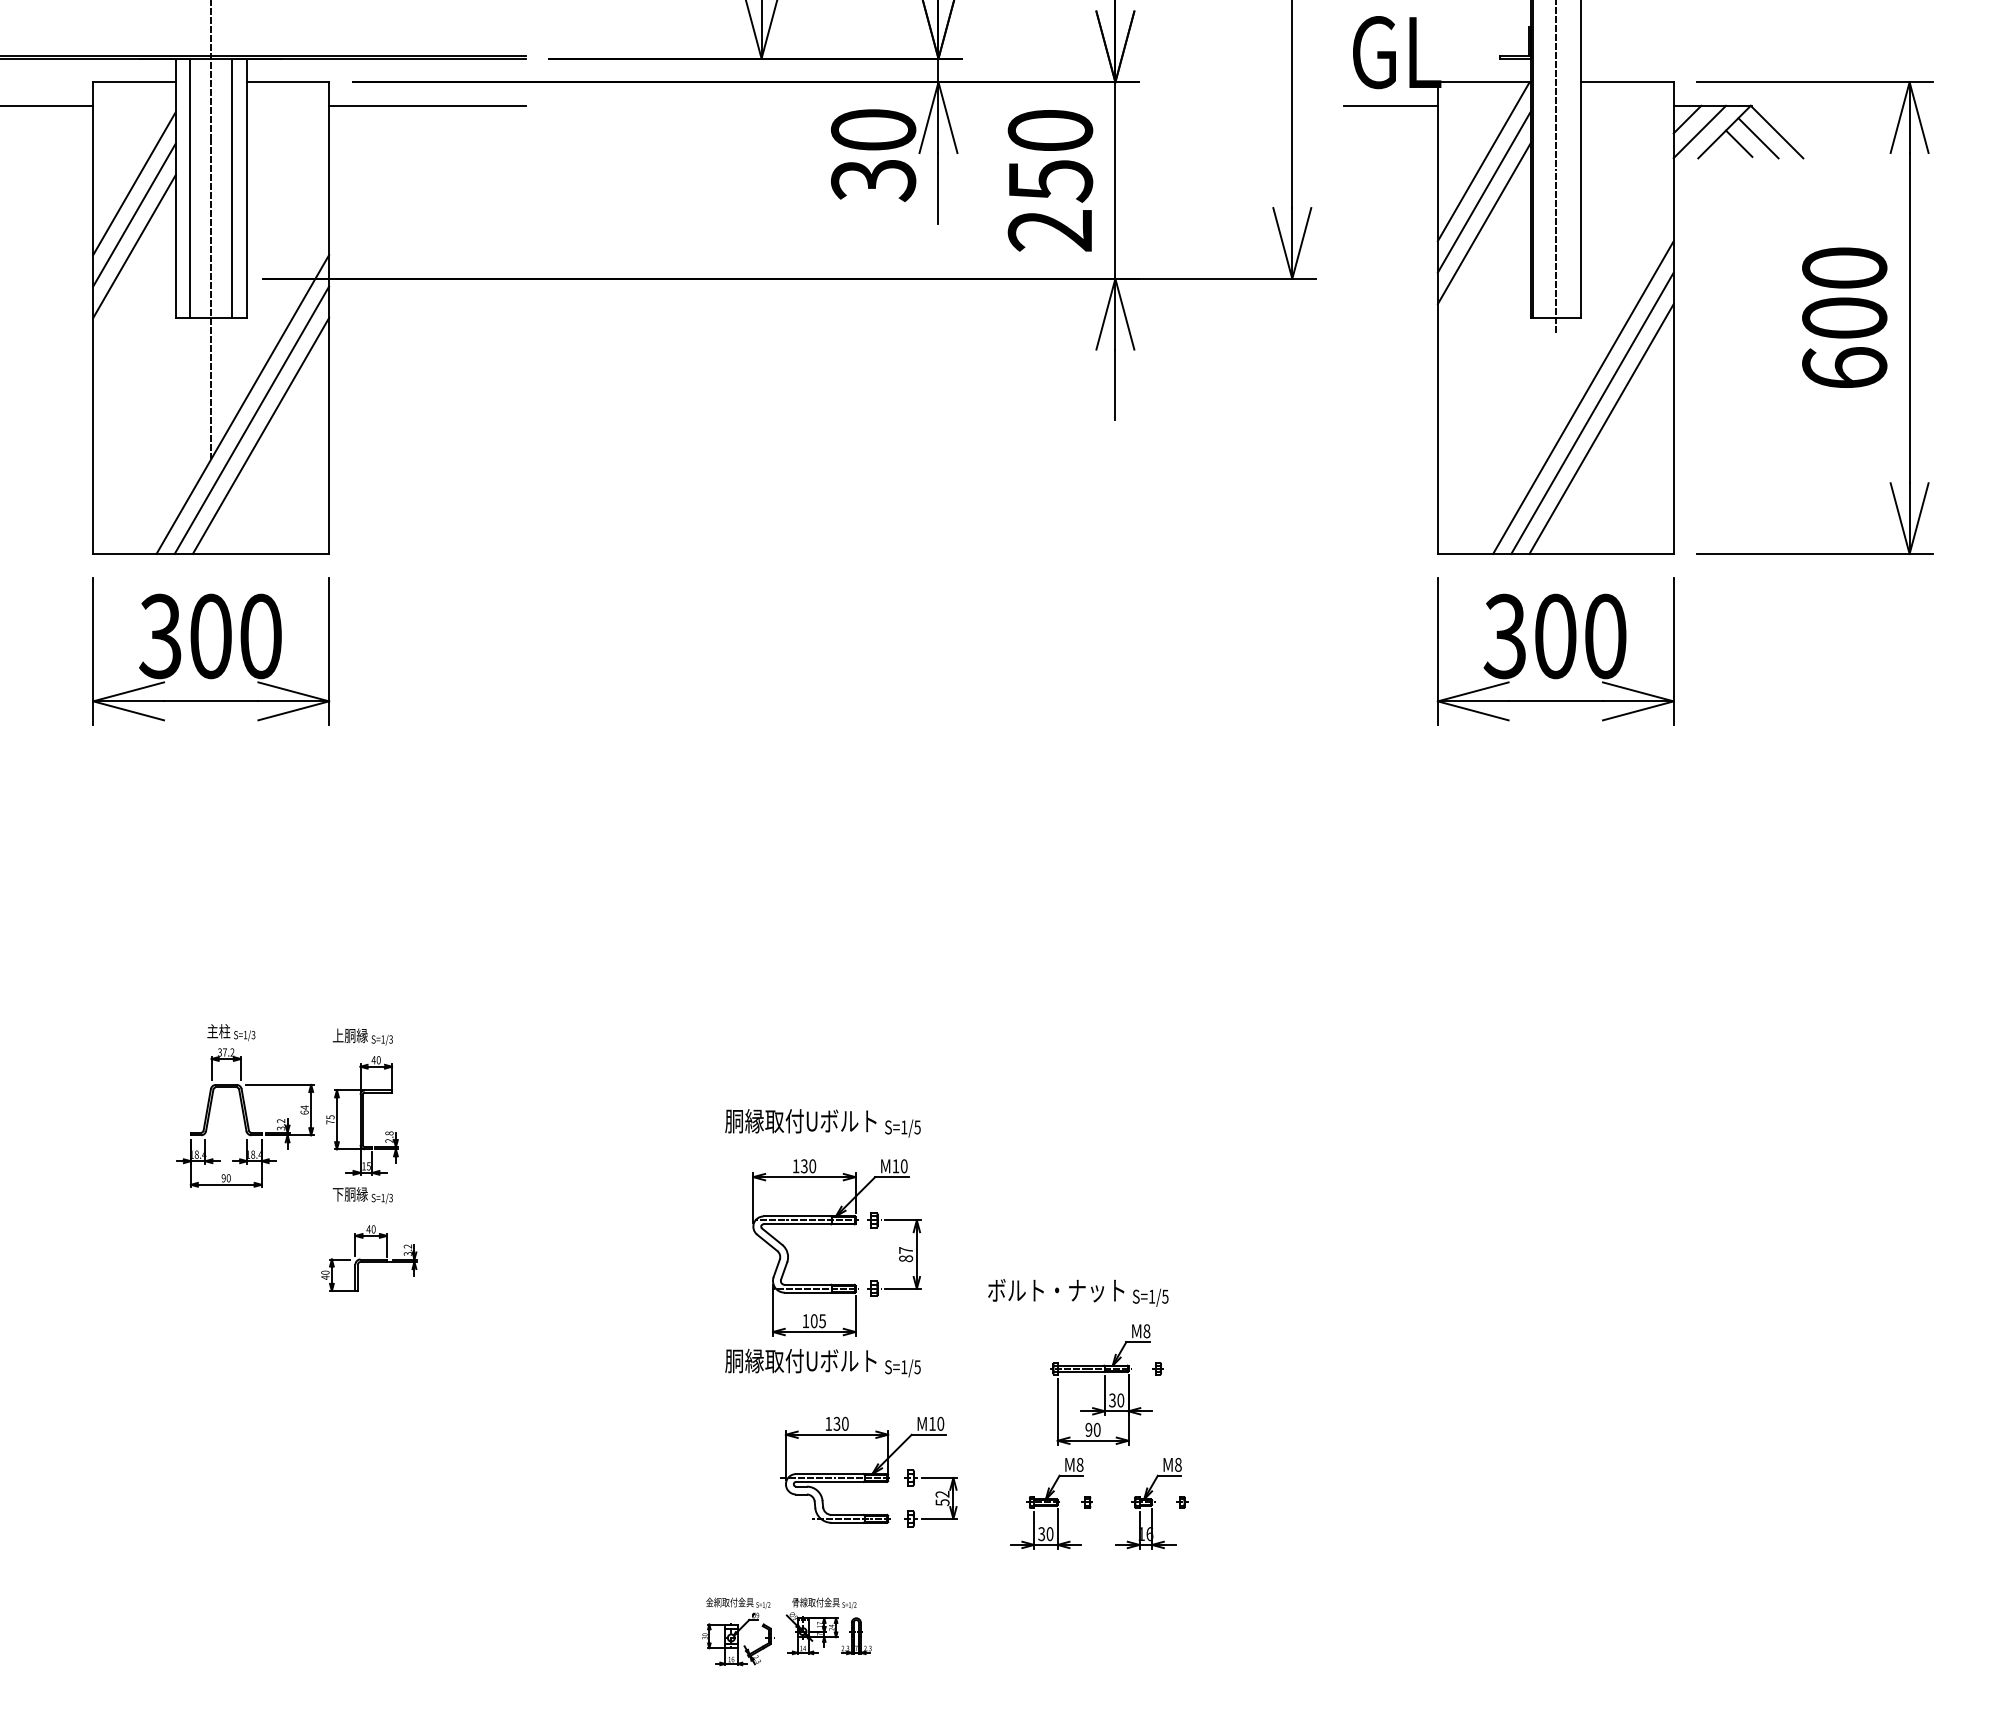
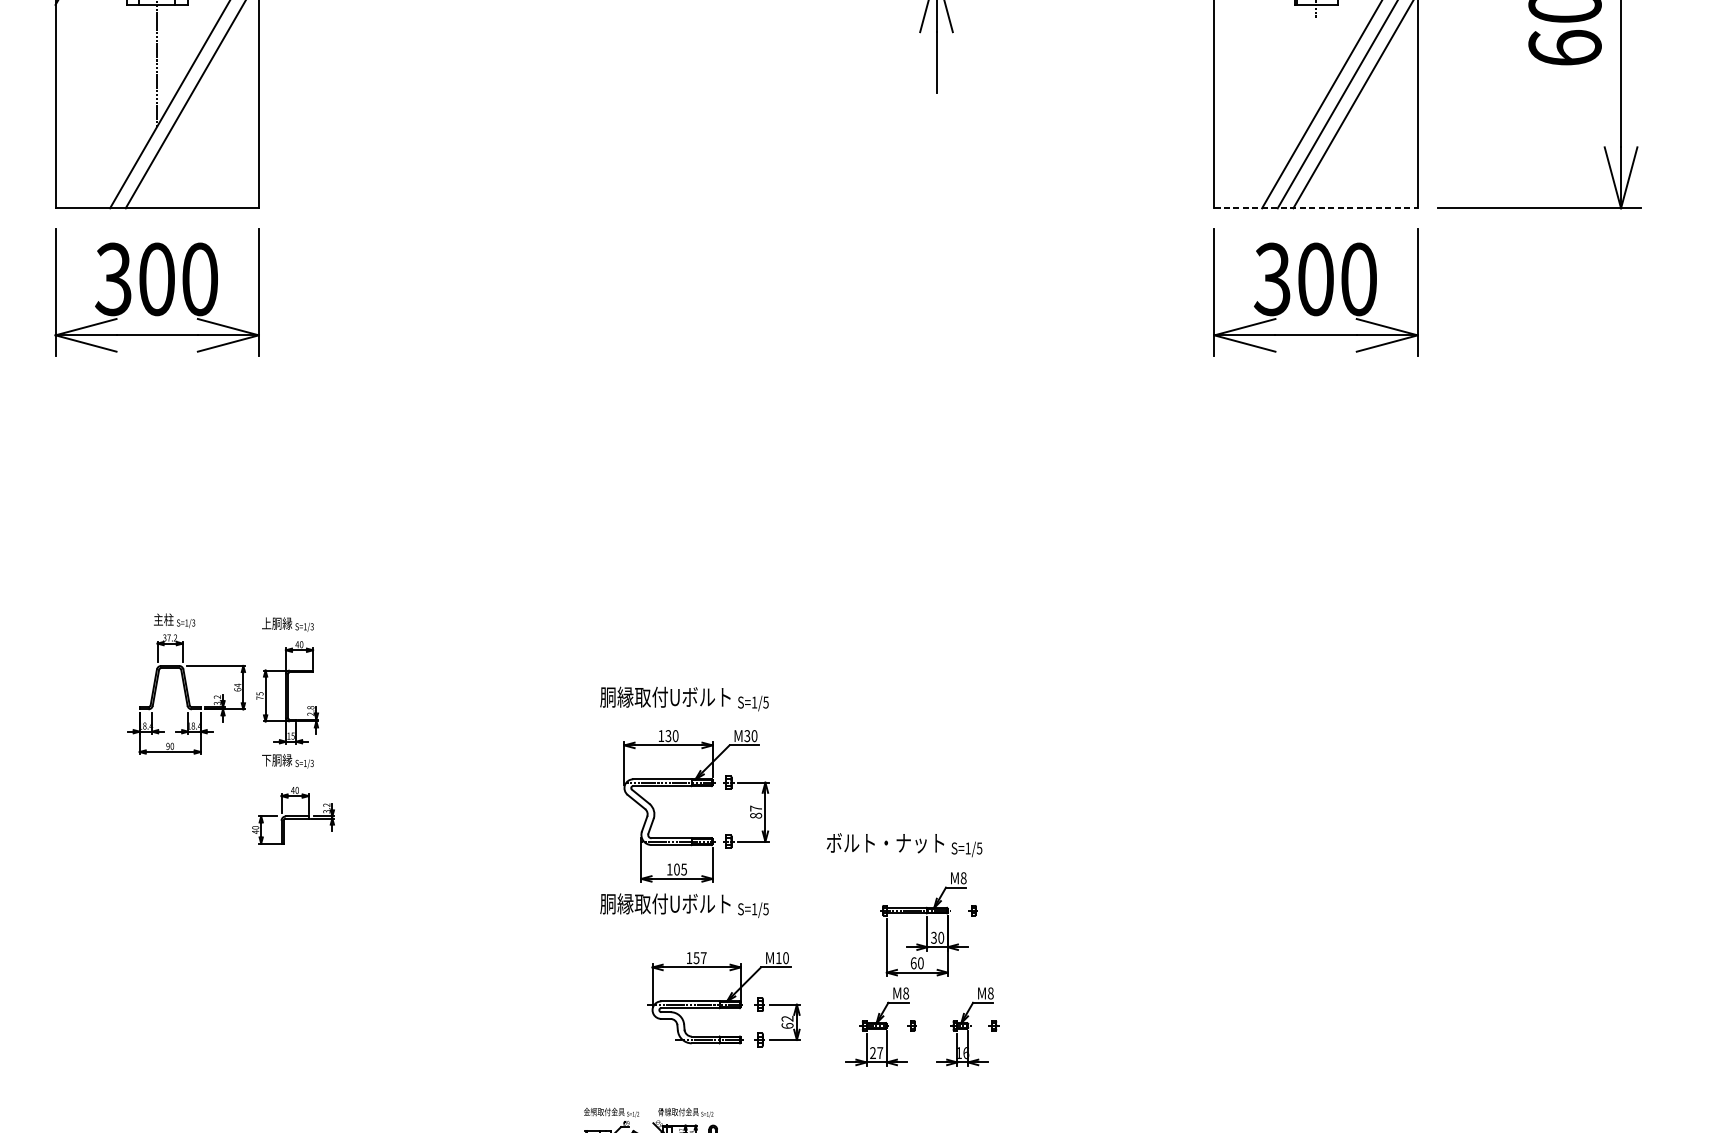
line: (260, 435) -> (199, 106), removed
line: (1555, 553) -> (1315, 207), solid -> dashed
text: (895, 1166) -> (746, 736), M10 -> M30
text: (841, 1423) -> (700, 957), 130 -> 157
text: (1088, 1429) -> (913, 962), 90 -> 60
text: (942, 1502) -> (787, 1025), 52 -> 62
text: (1045, 1534) -> (876, 1053), 30 -> 27

